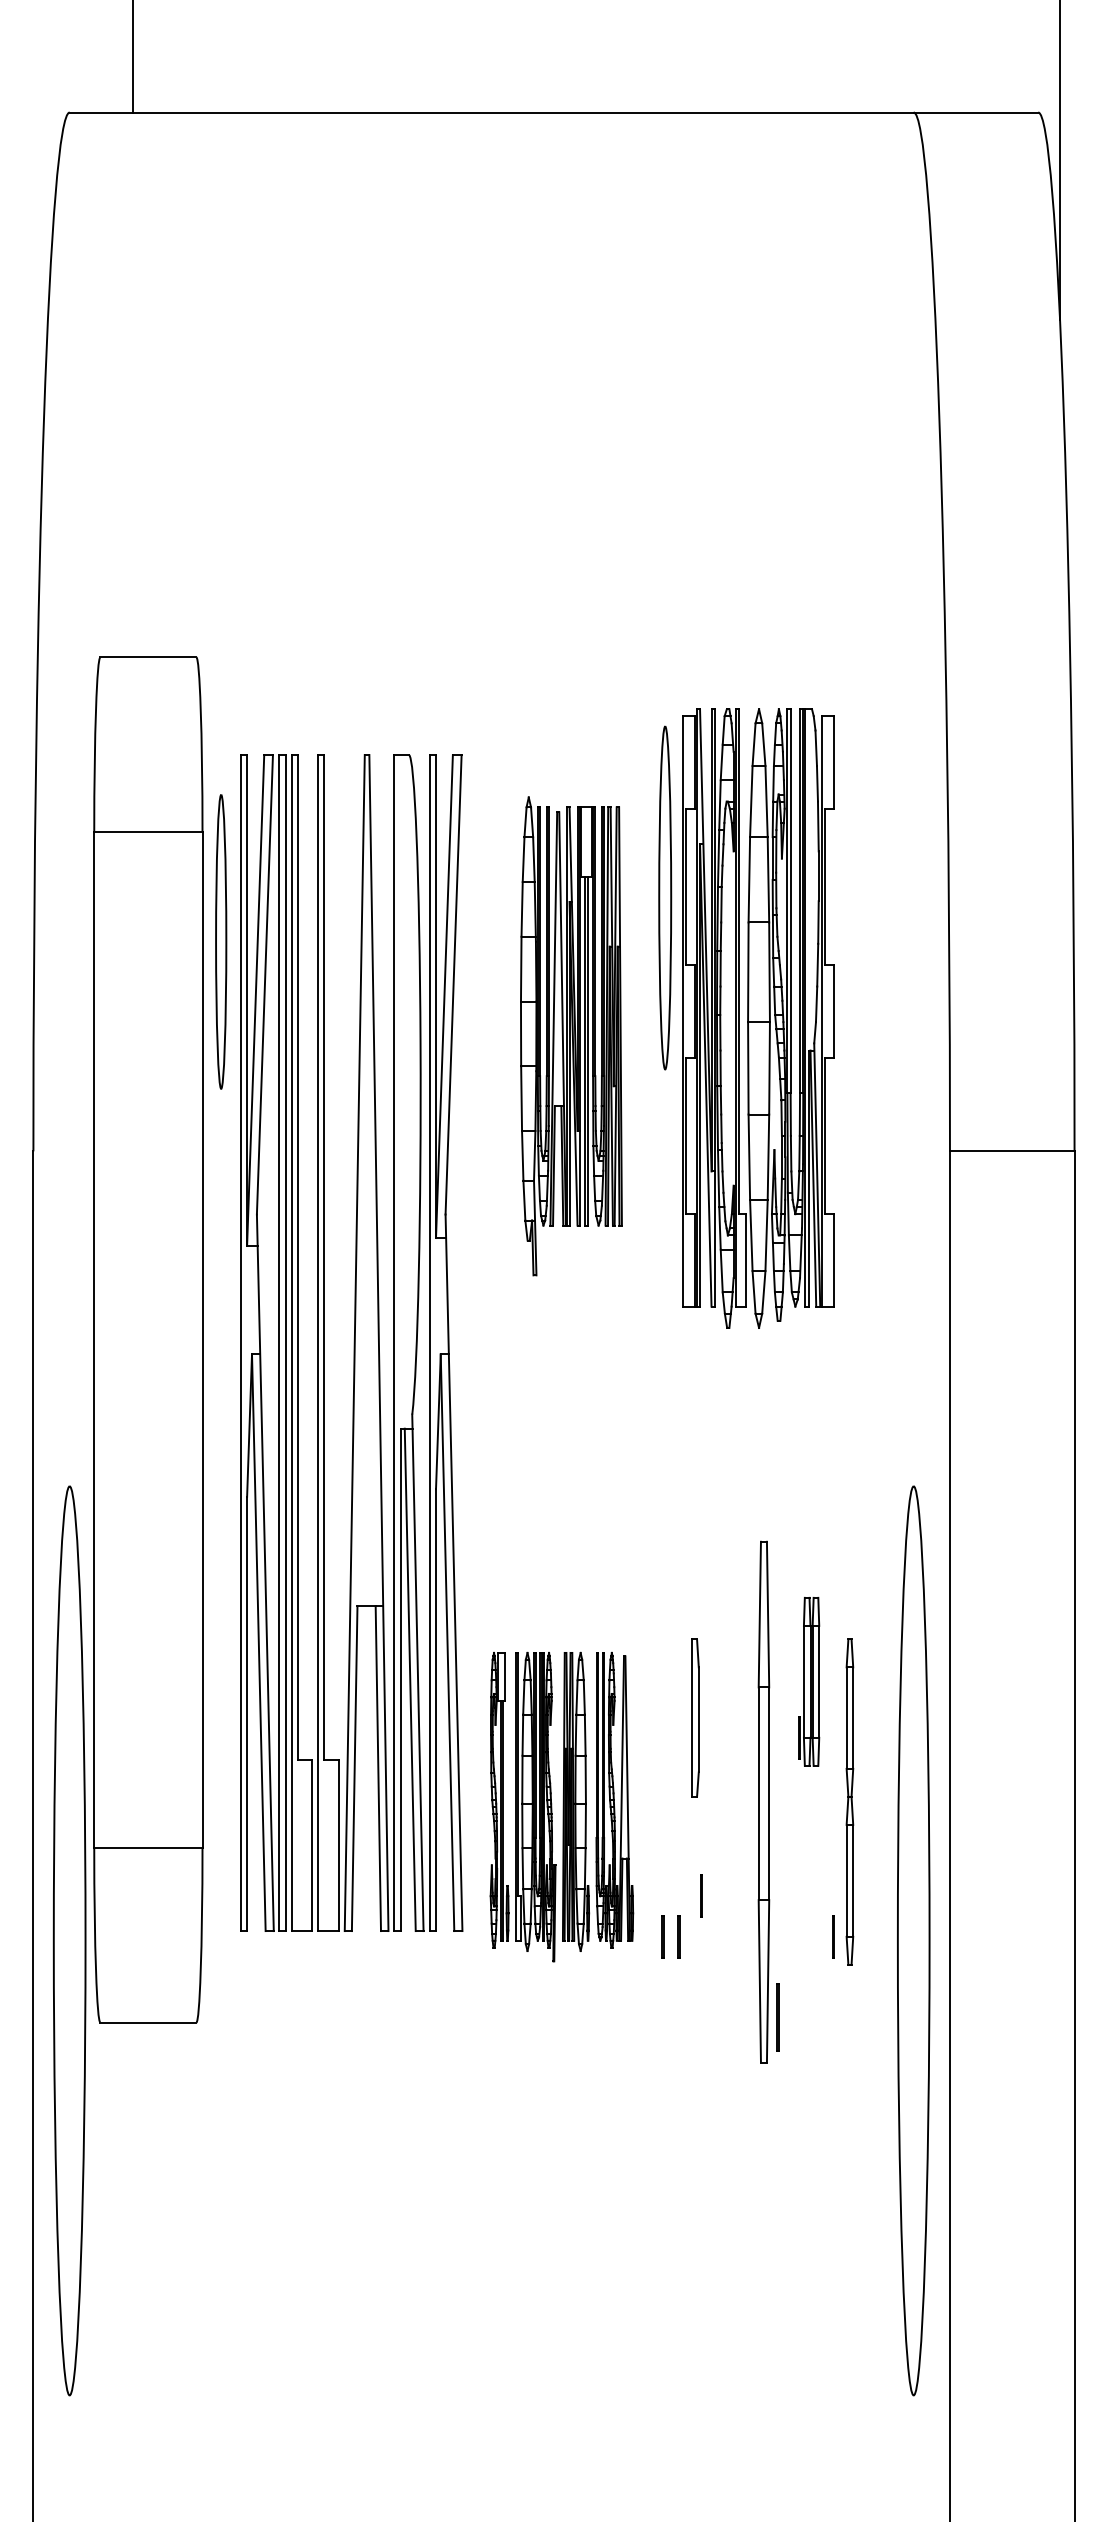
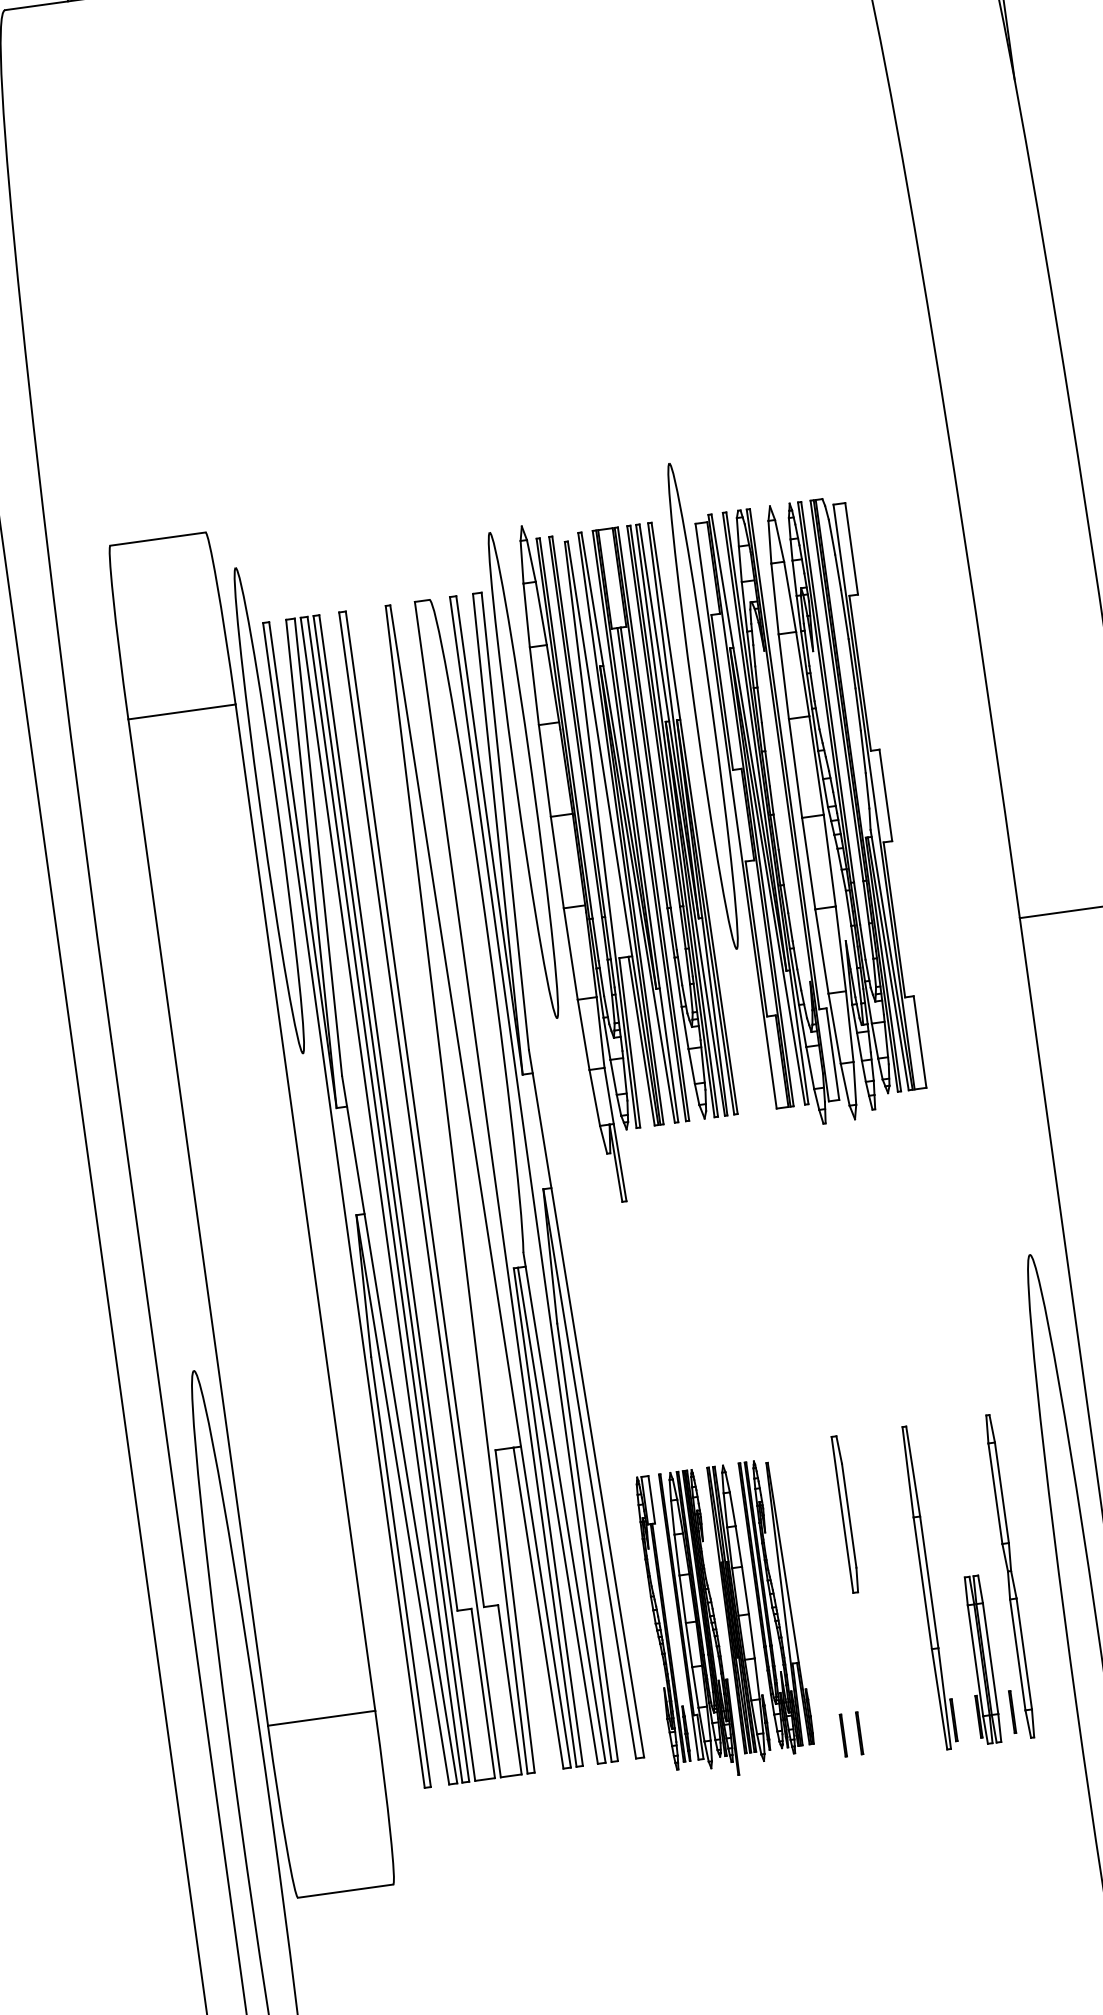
part: (664, 897) -> (702, 705), size x1.43
part: (220, 941) -> (268, 810), size x1.67
part: (477, 941) -> (523, 775), added
part: (571, 1036) -> (629, 856), size x1.43
part: (809, 1681) -> (980, 1659), moved
part: (768, 1801) -> (929, 1587), size x0.62
line: (701, 1895) -> (876, 1689), removed

